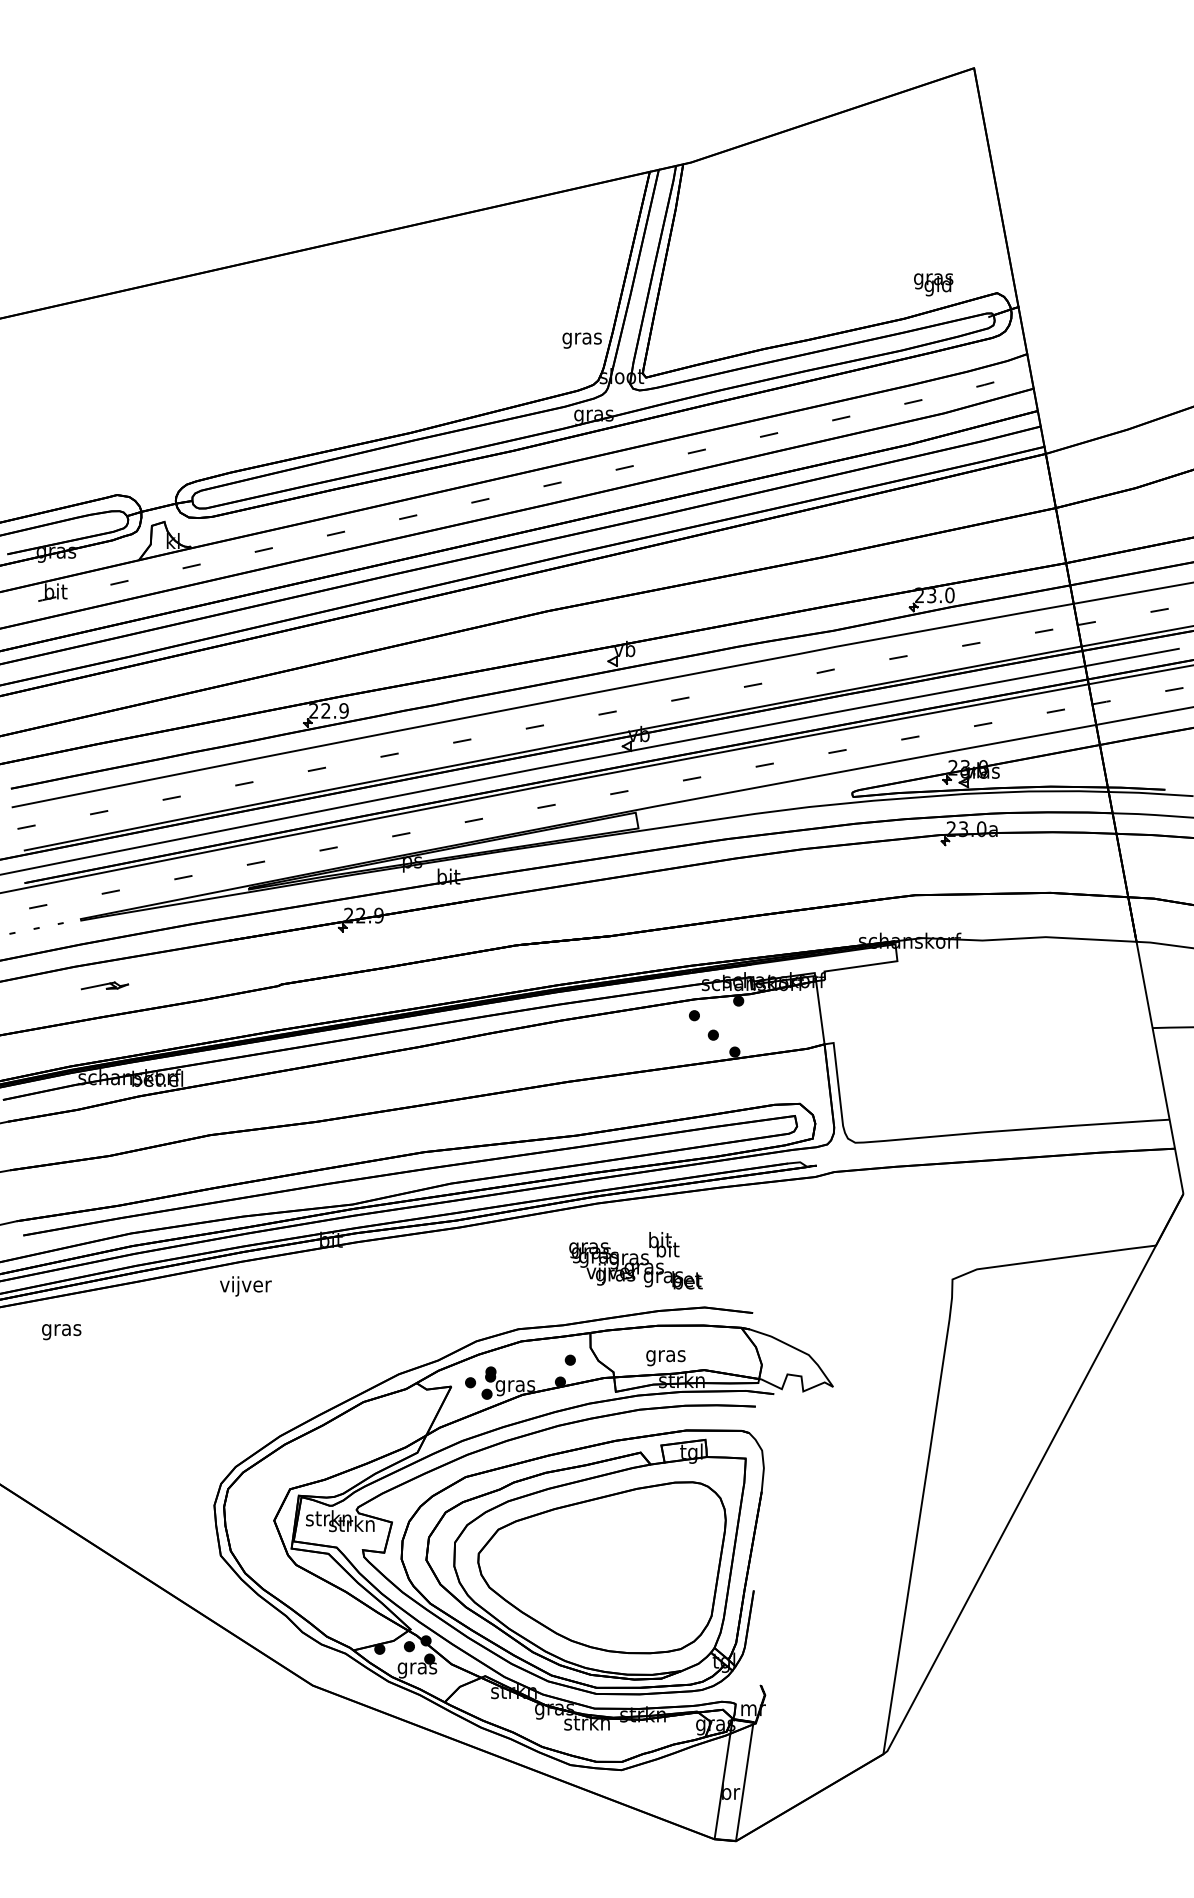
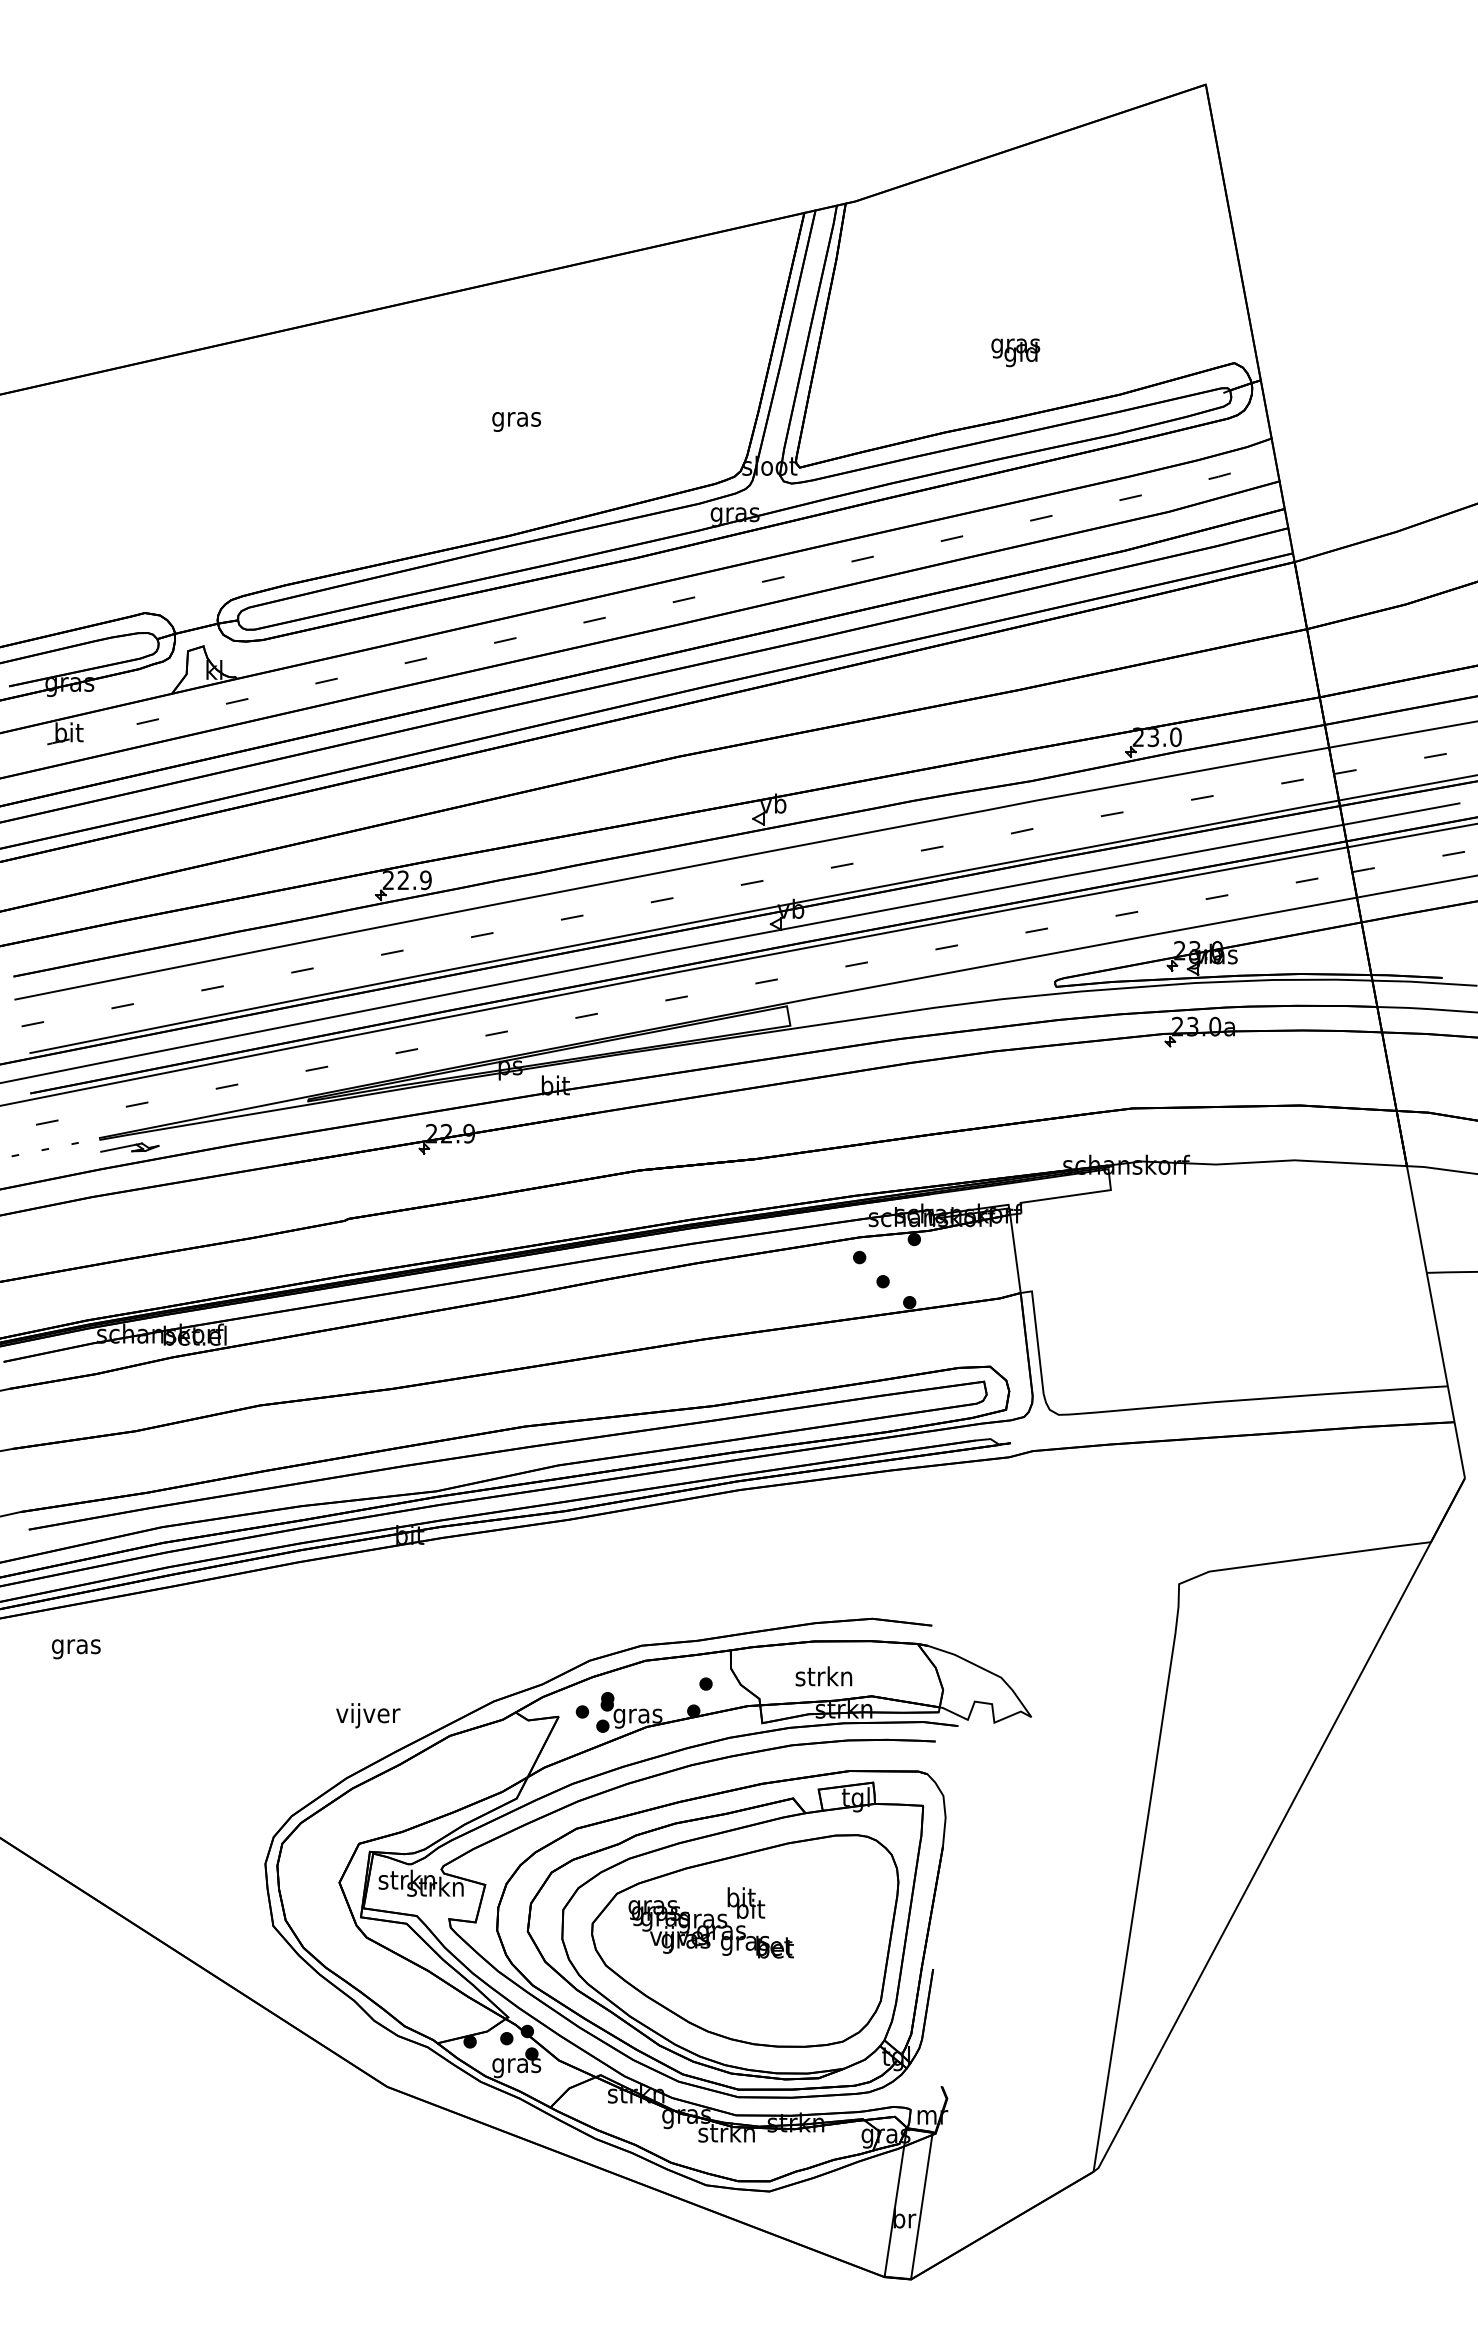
text: (933, 284) -> (1015, 352), moved
text: (582, 340) -> (516, 421), moved
part: (104, 985) -> (129, 1147), moved
text: (635, 1260) -> (710, 1922), moved
text: (246, 1286) -> (368, 1715), moved
text: (665, 1355) -> (823, 1678), gras -> strkn

